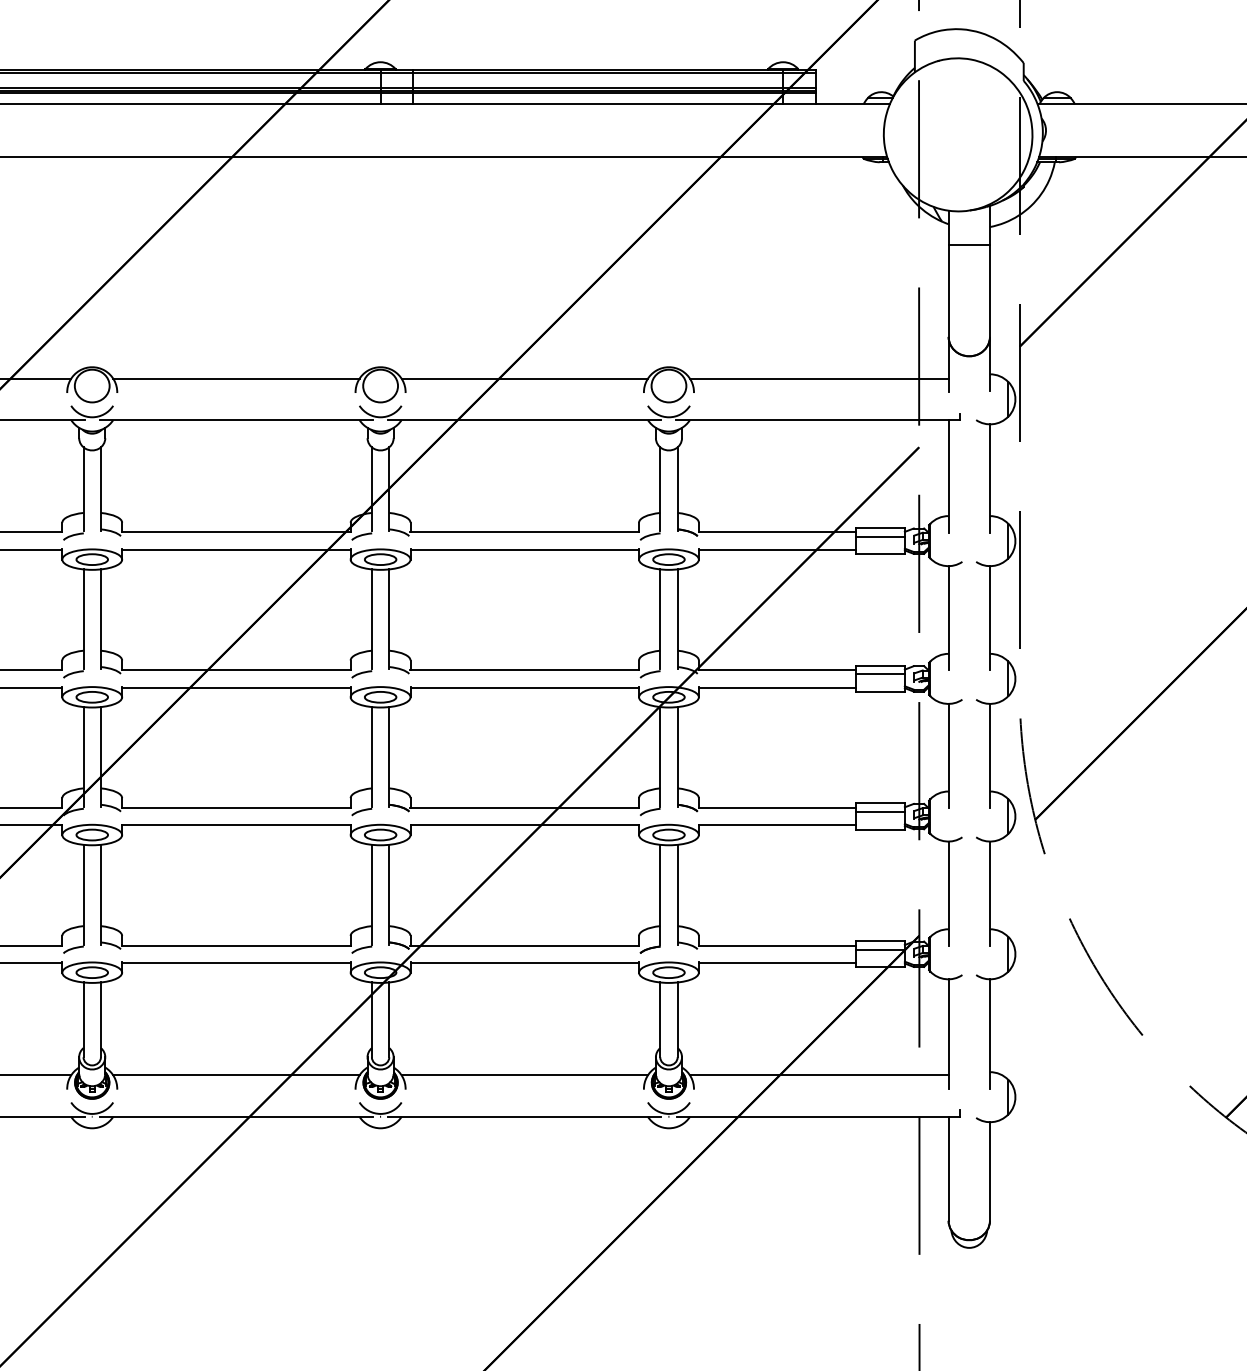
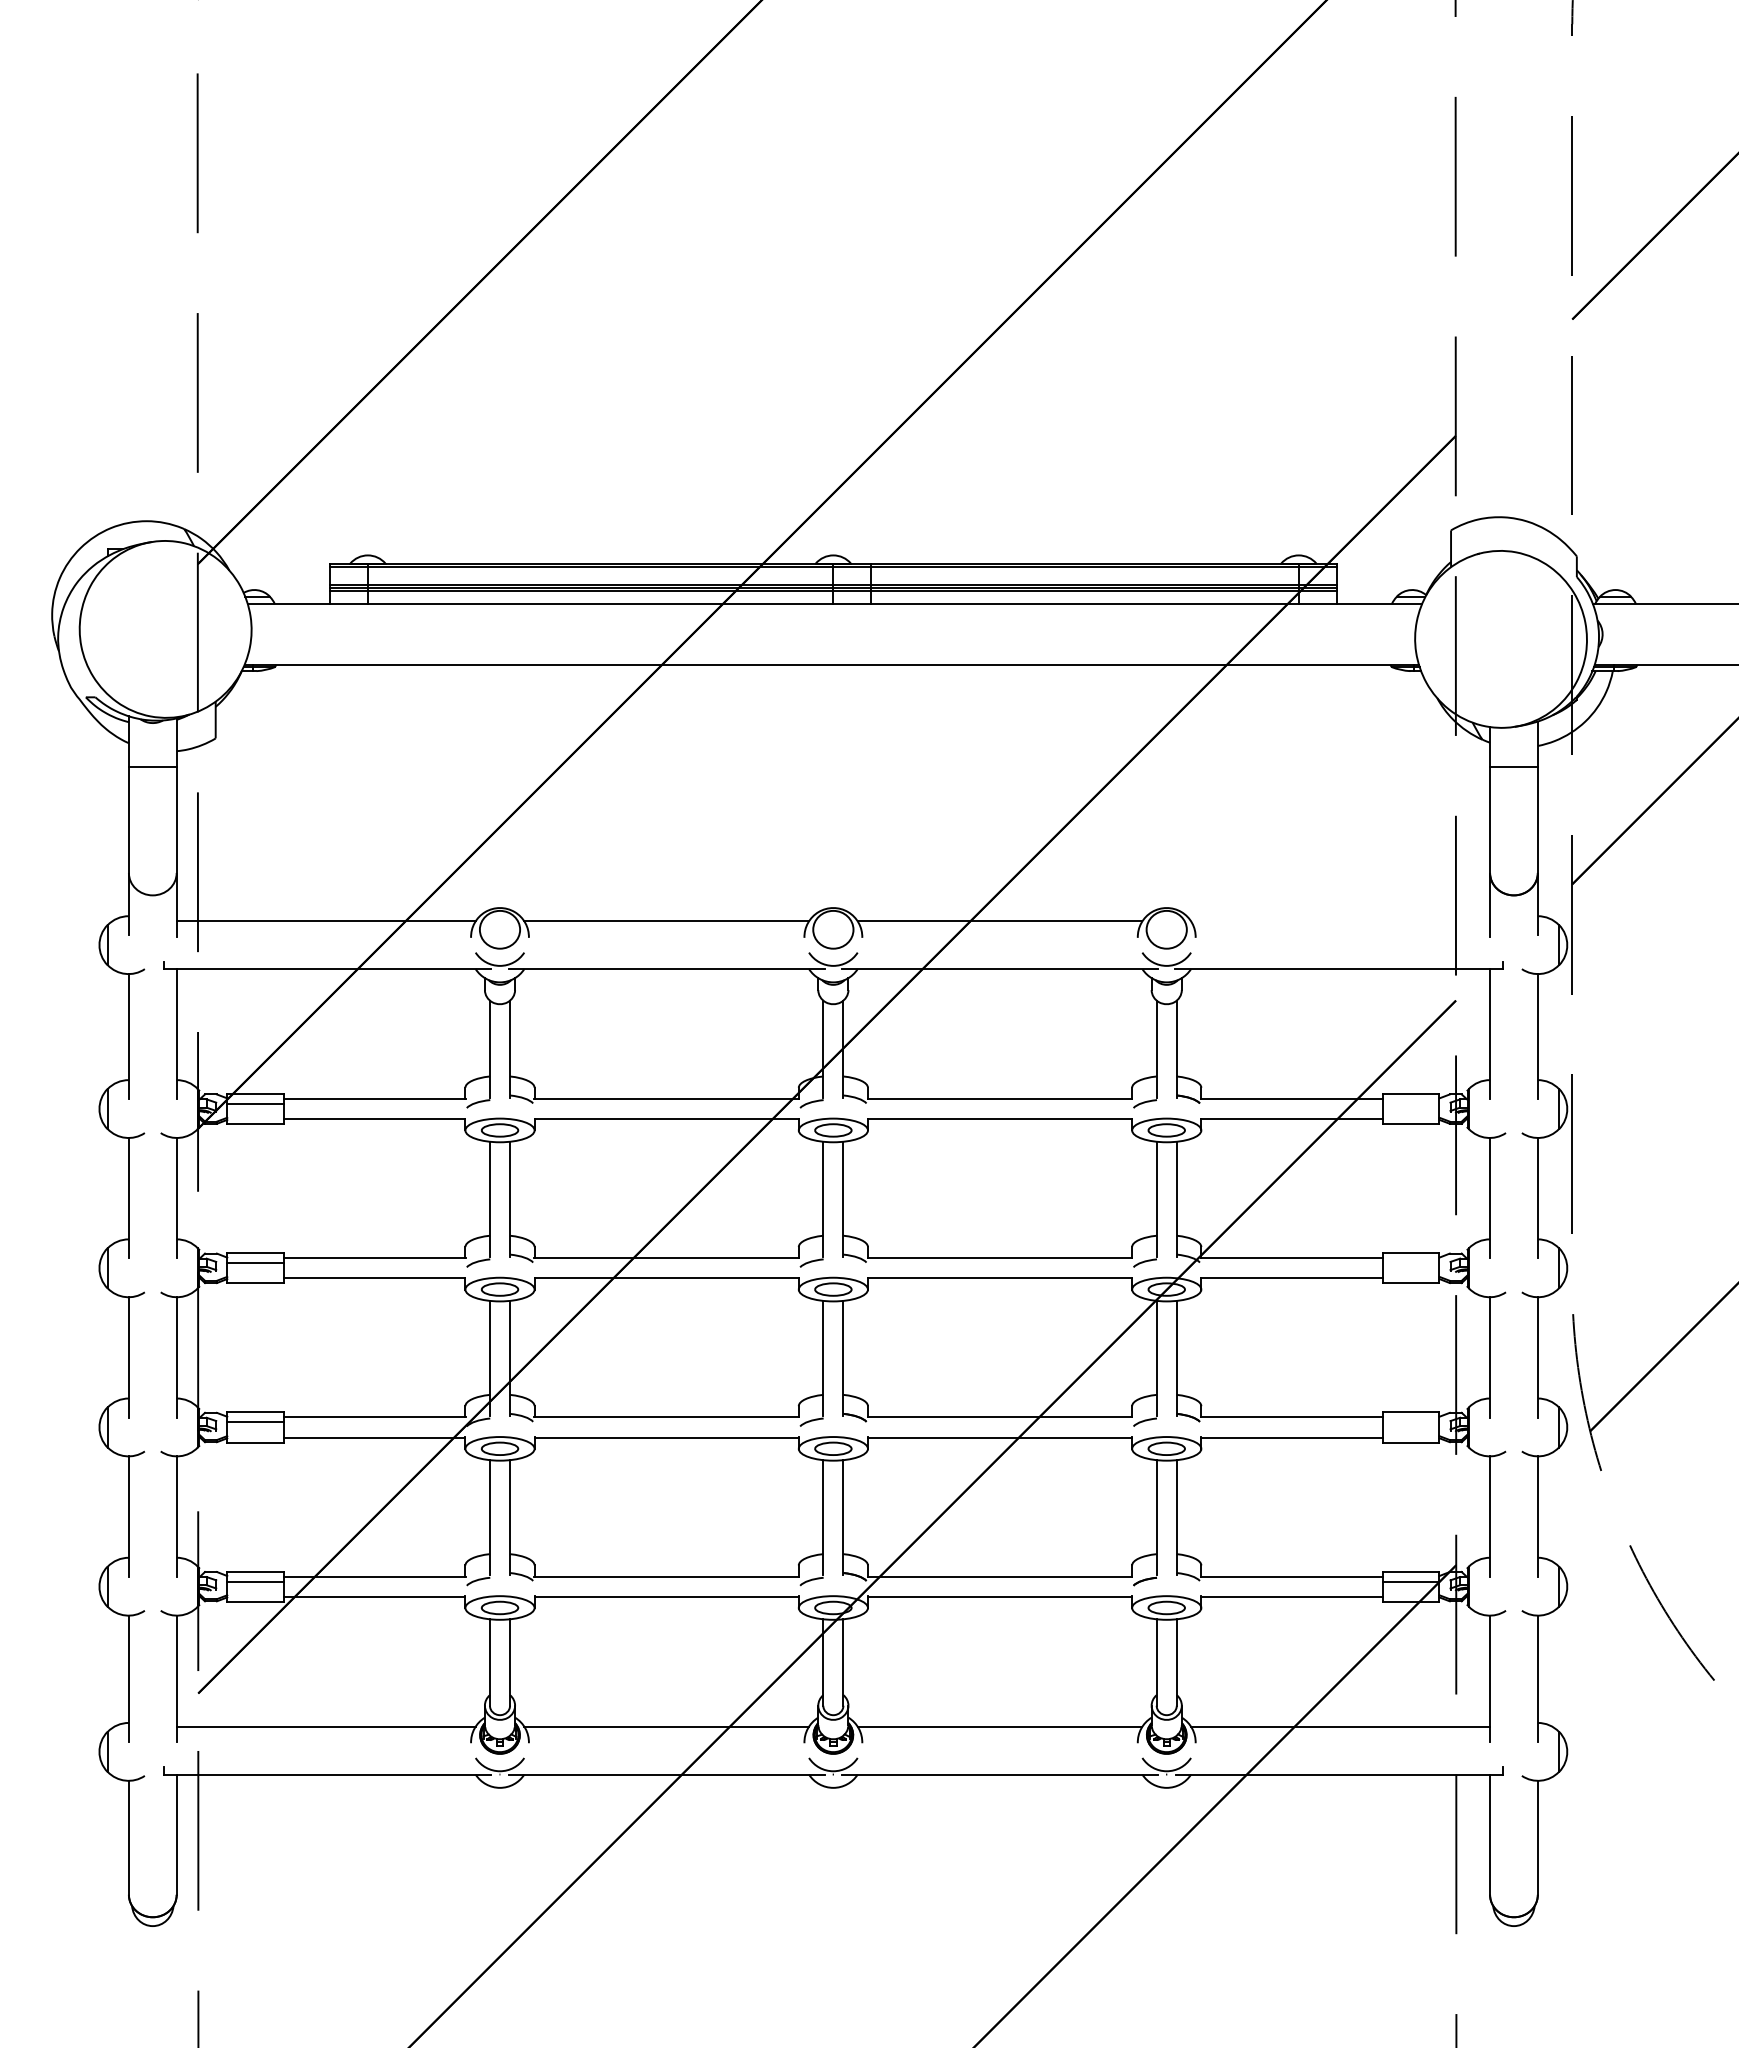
line: (819, 378) -> (1340, 921), removed
line: (879, 536) -> (1410, 1103), removed
line: (879, 674) -> (1410, 1263), removed
line: (879, 812) -> (1410, 1422), removed

